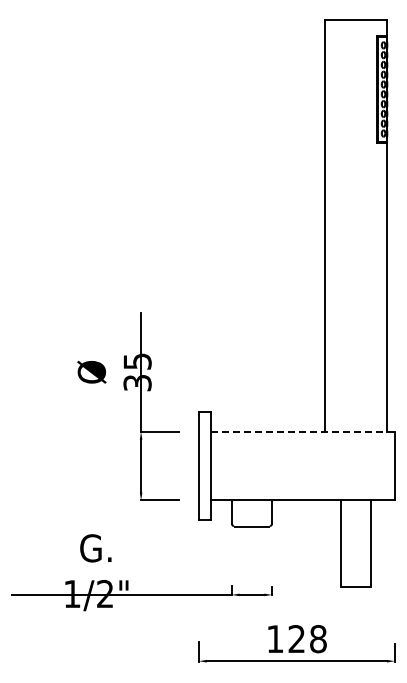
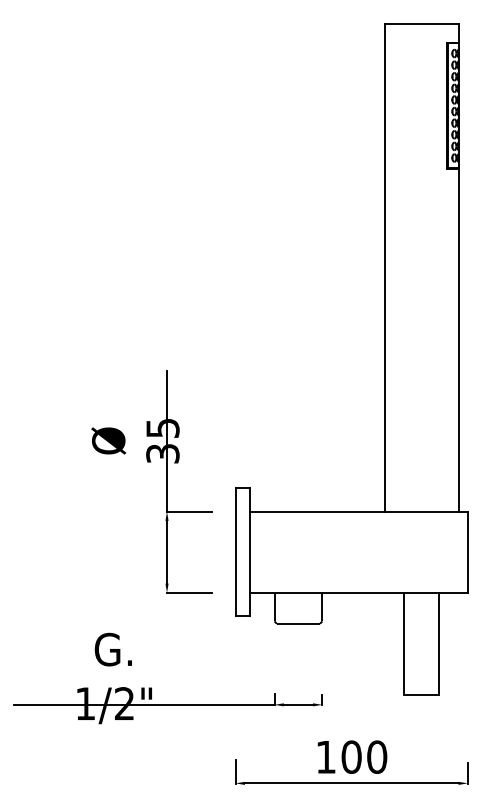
line: (303, 431) -> (359, 511), dashed -> solid
text: (307, 639) -> (364, 757), 128 -> 100

